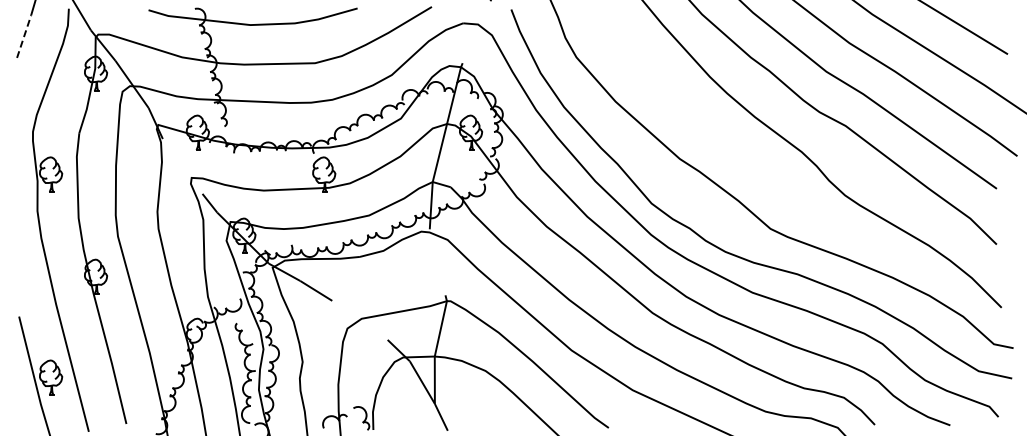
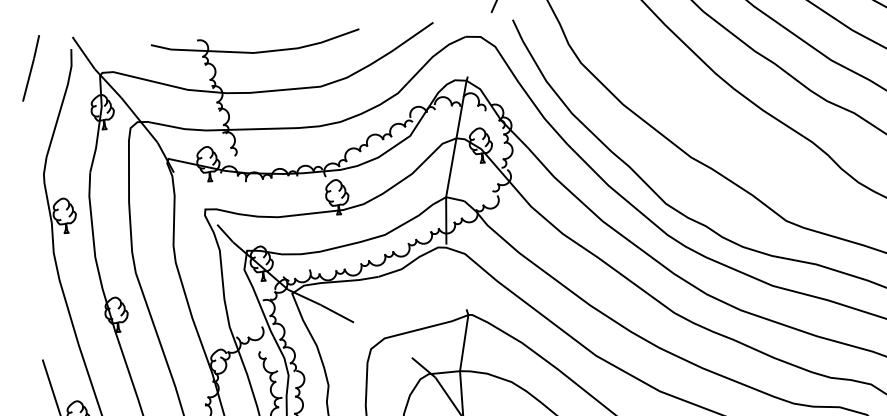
line: (24, 36) -> (28, 79), dashed -> solid

